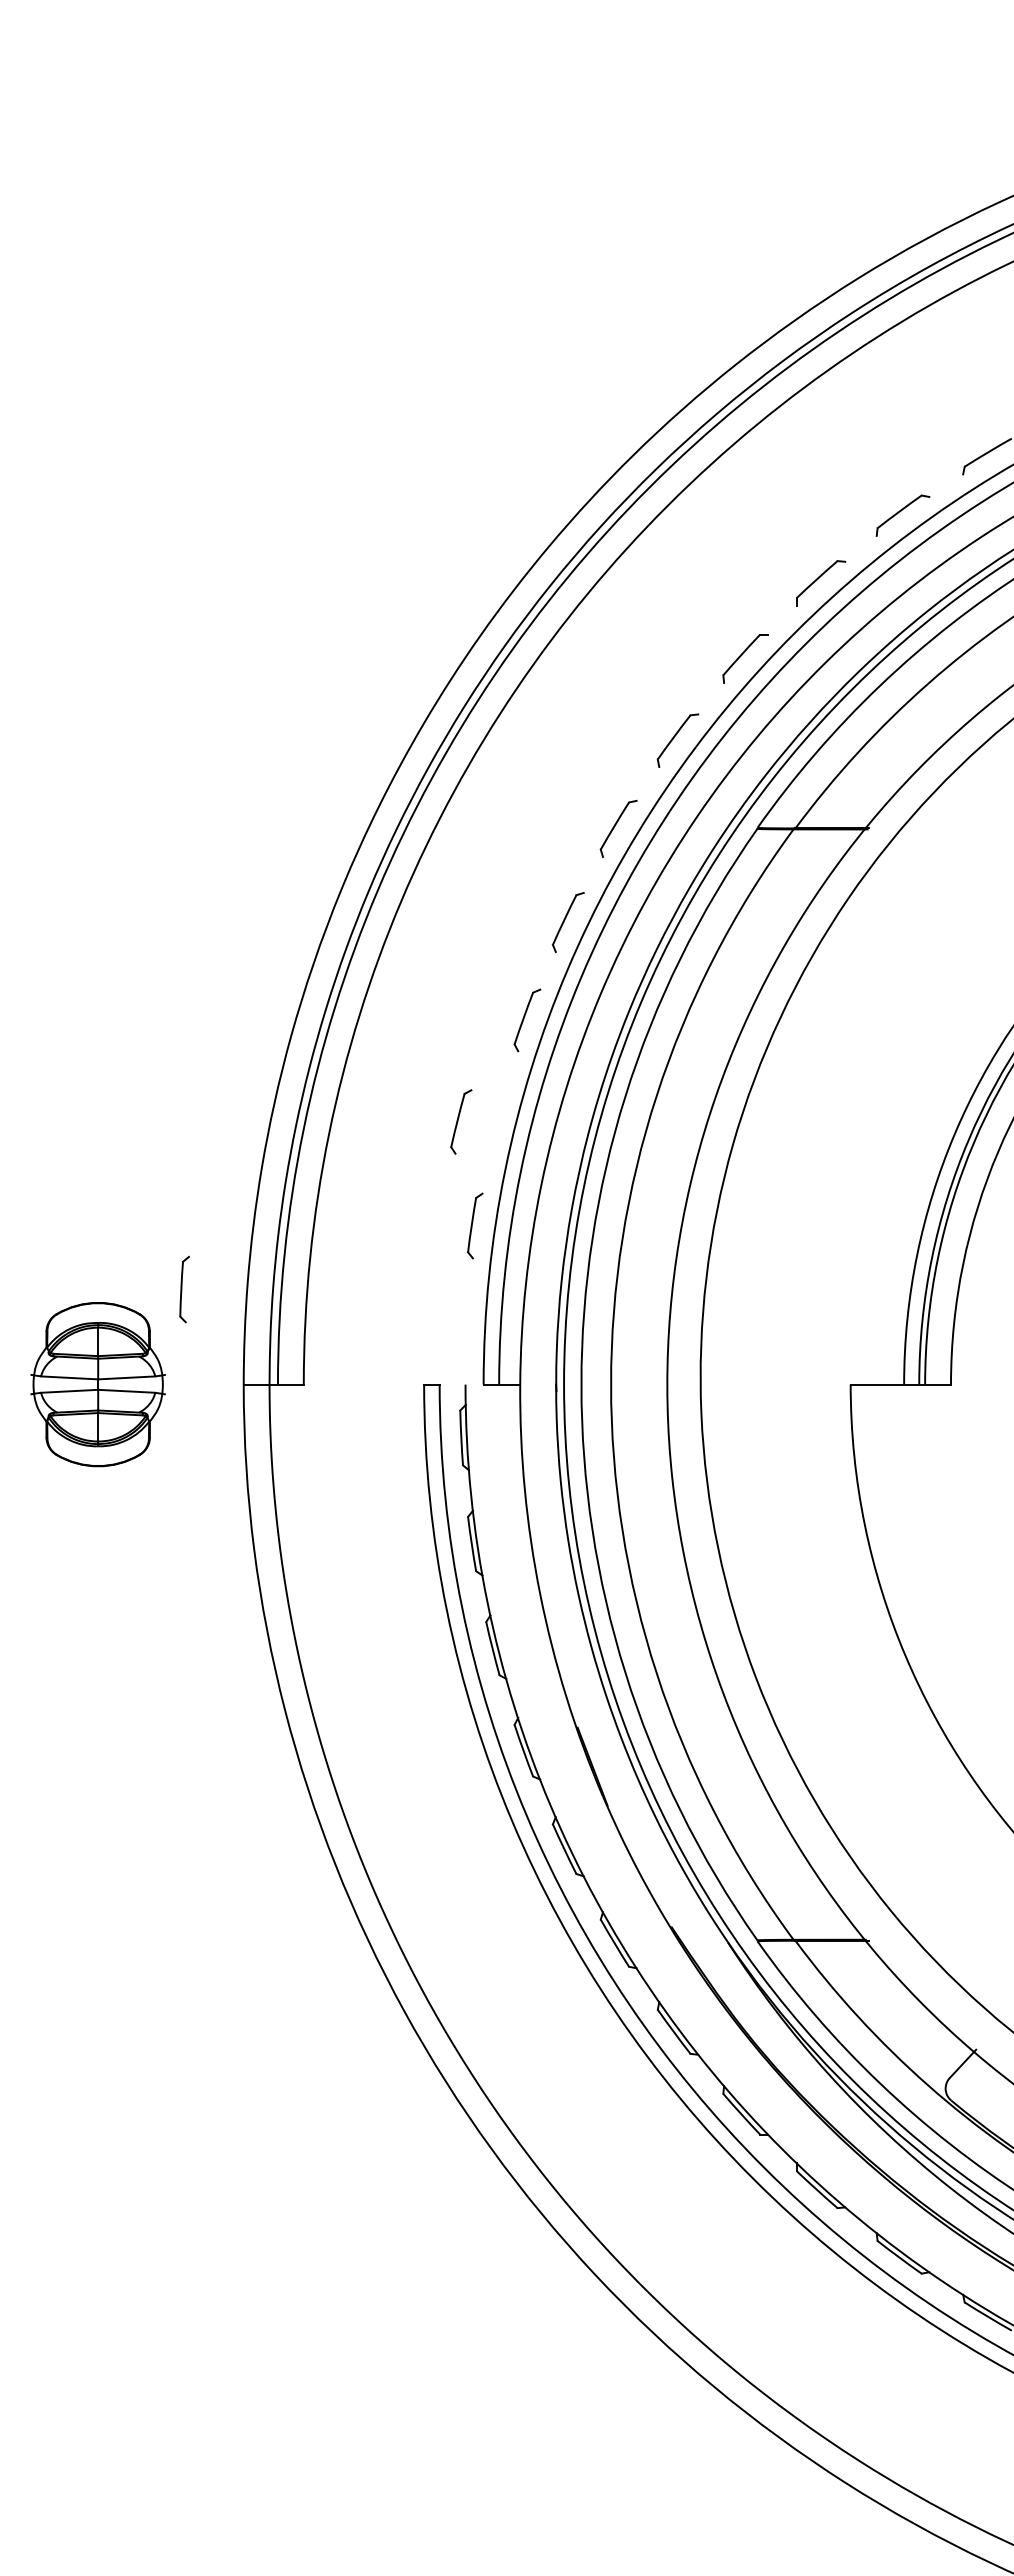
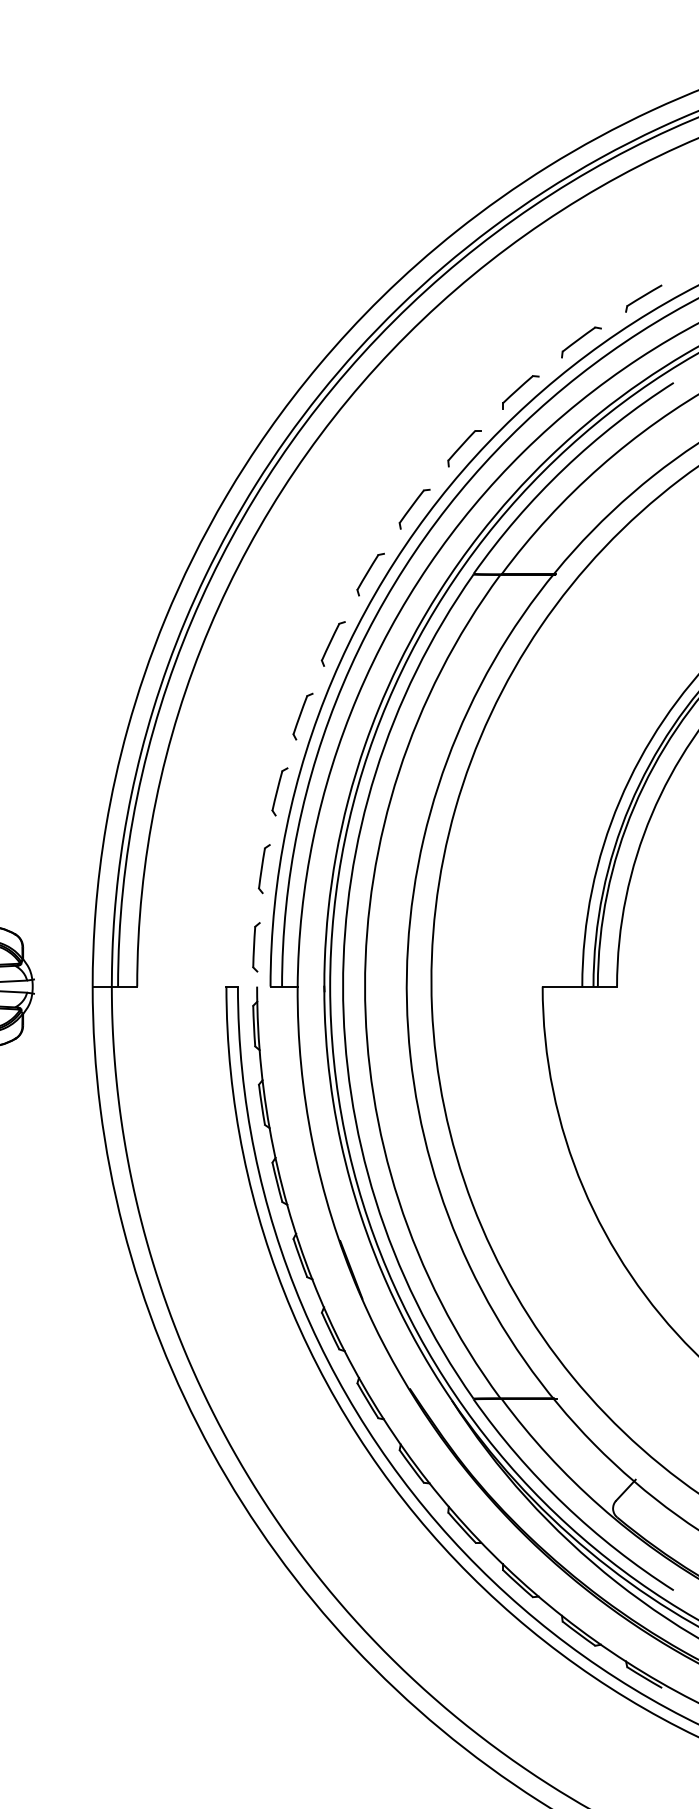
part: (461, 1121) -> (280, 791), moved
part: (184, 1289) -> (256, 947), moved

